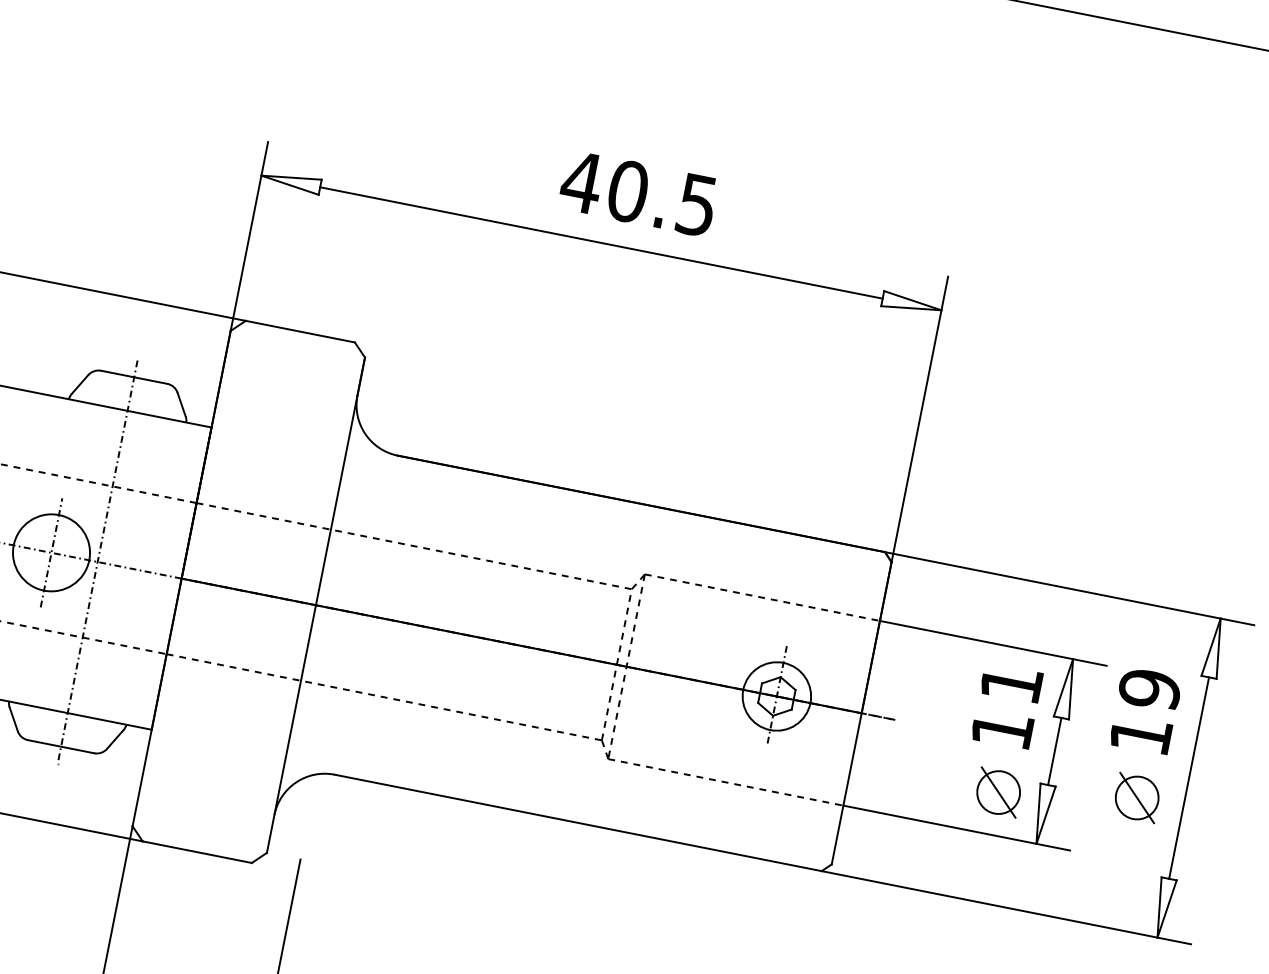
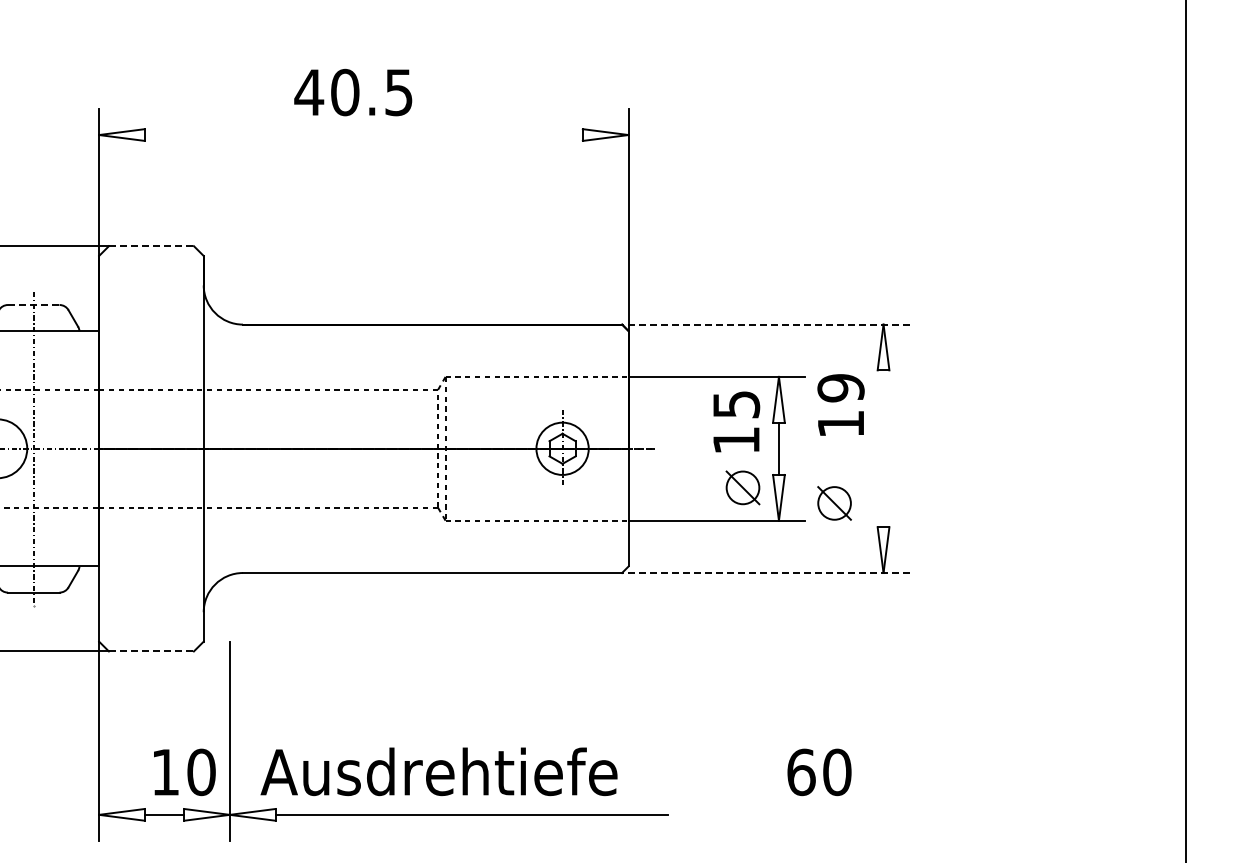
text: (638, 193) -> (353, 92), moved
line: (600, 243) -> (363, 135), removed
line: (300, 332) -> (151, 246), solid -> dashed
line: (133, 377) -> (33, 305), solid -> dashed
line: (1069, 588) -> (765, 324), solid -> dashed
text: (1011, 683) -> (736, 404), 11 -> 15
line: (1189, 777) -> (883, 448), removed
part: (1137, 798) -> (834, 503), moved
line: (197, 852) -> (151, 651), solid -> dashed
line: (1005, 908) -> (765, 573), solid -> dashed

